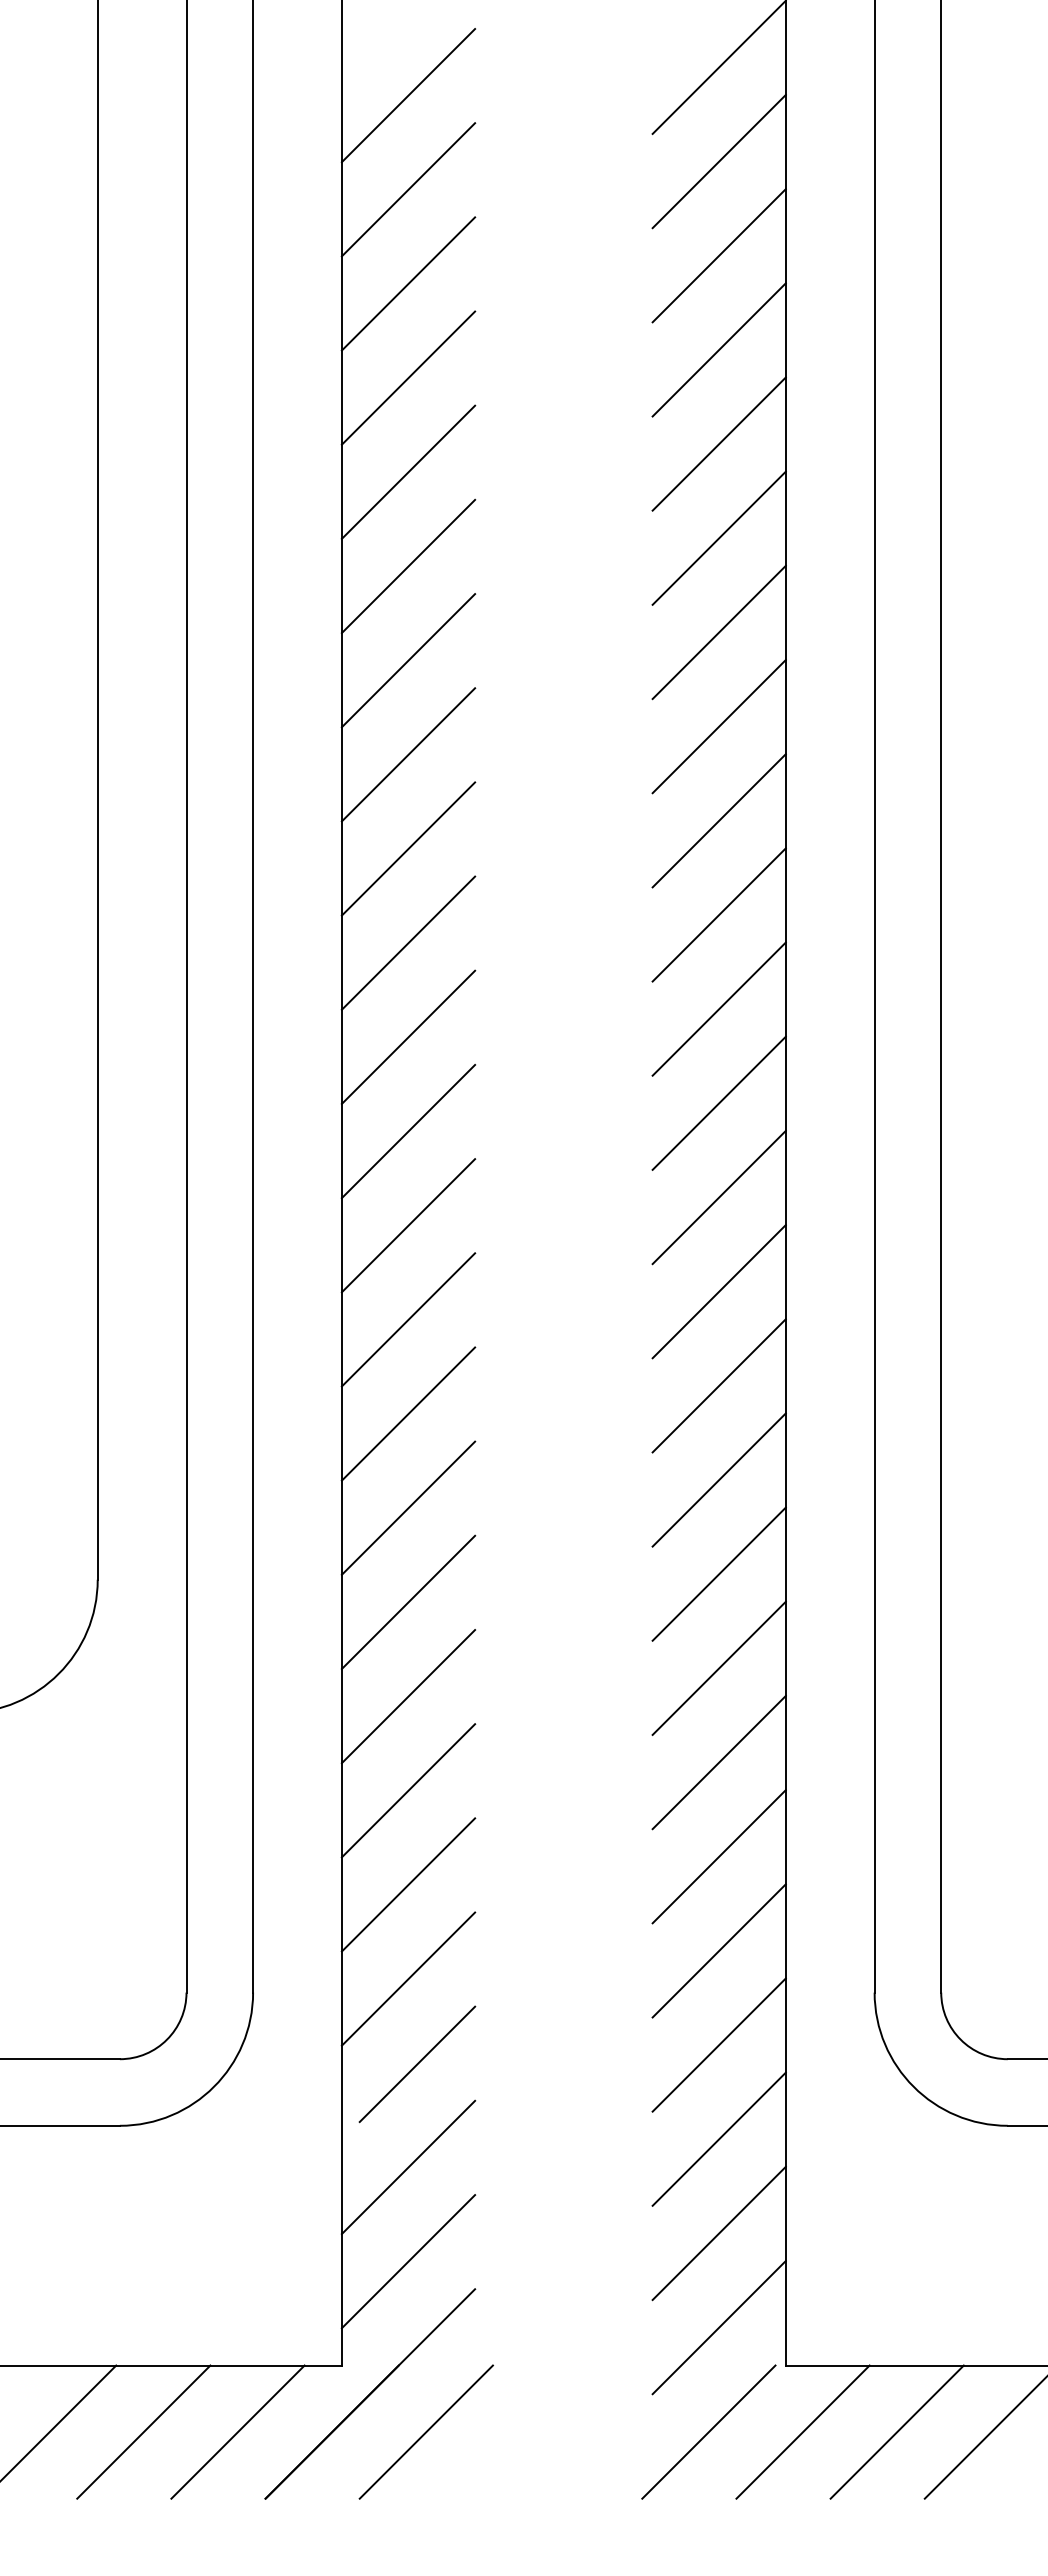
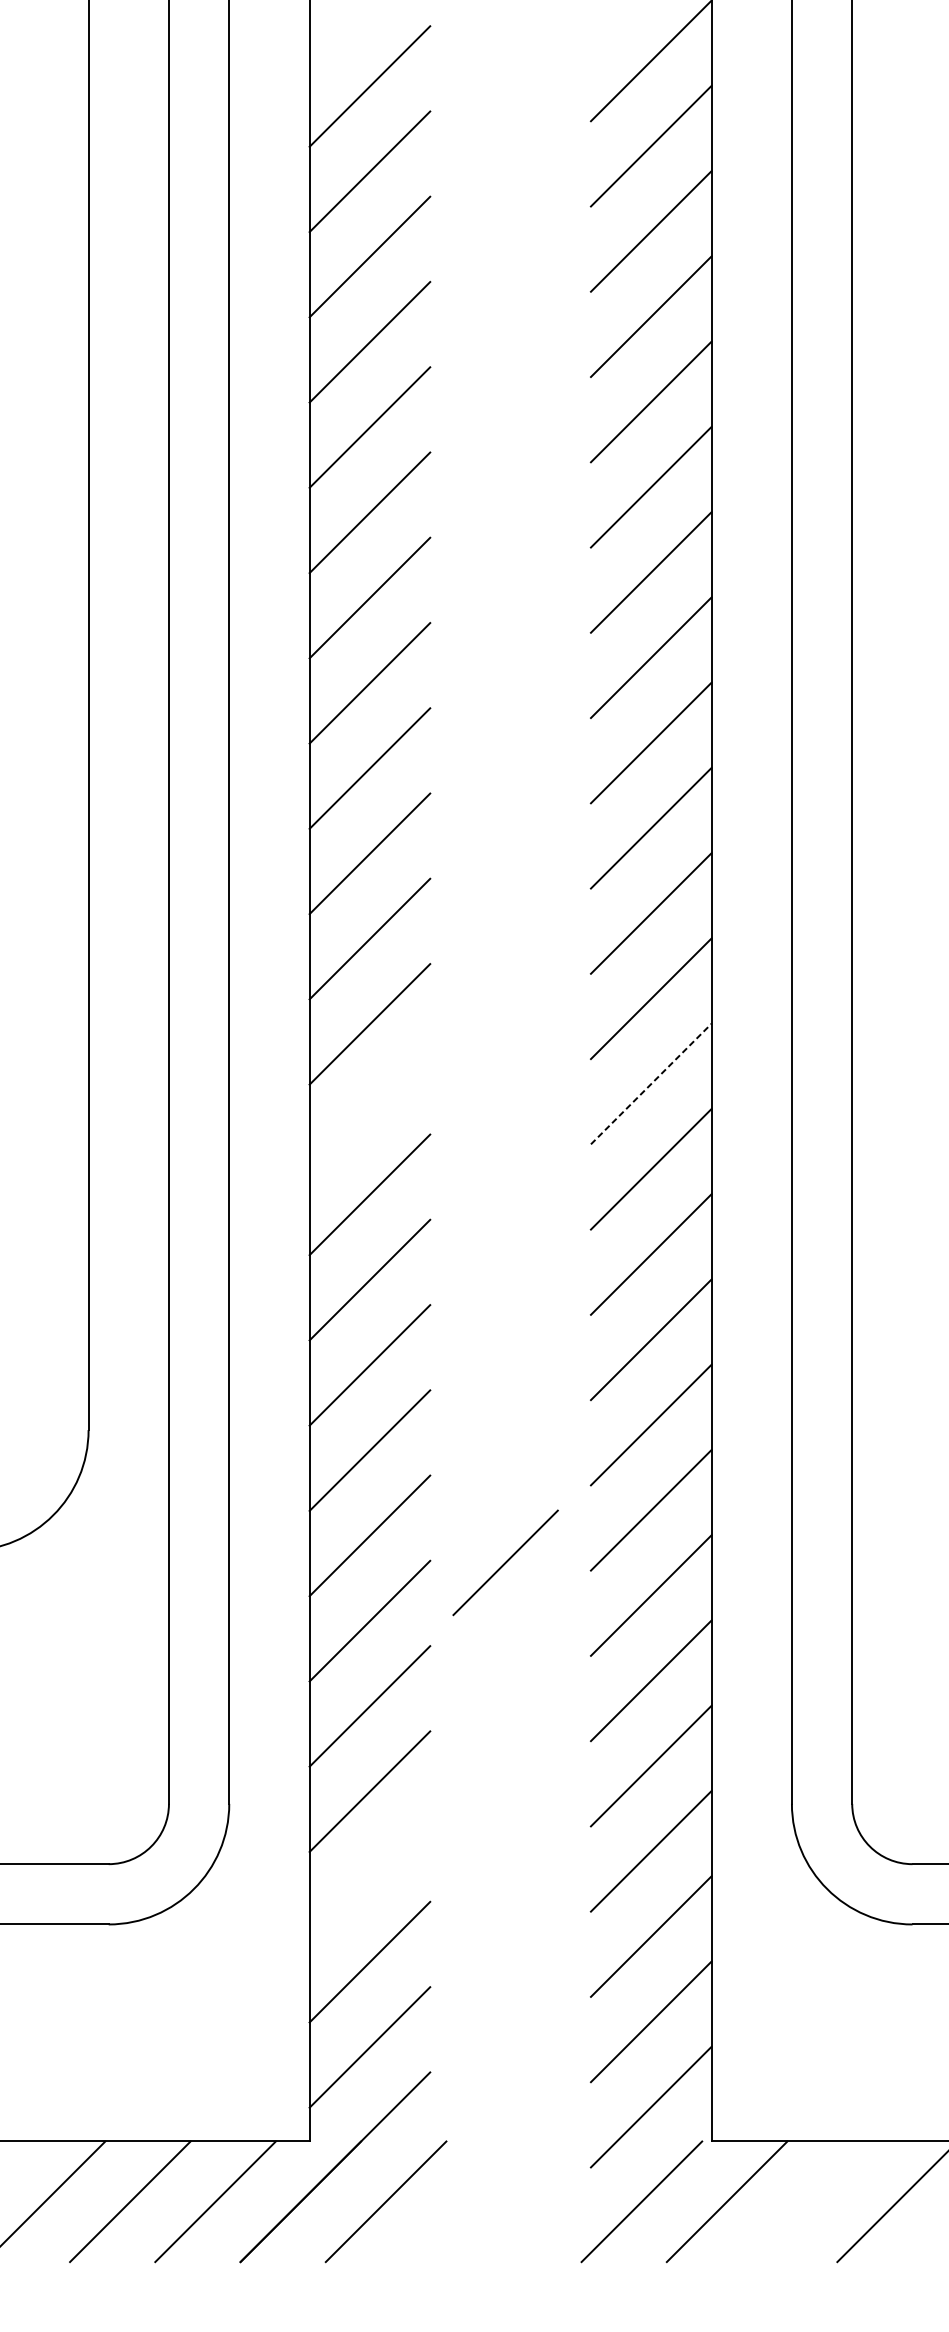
line: (719, 1197) -> (651, 1084), solid -> dashed
line: (408, 1225) -> (369, 1109), removed
line: (417, 2064) -> (505, 1562), moved
line: (896, 2431) -> (811, 2201), removed

